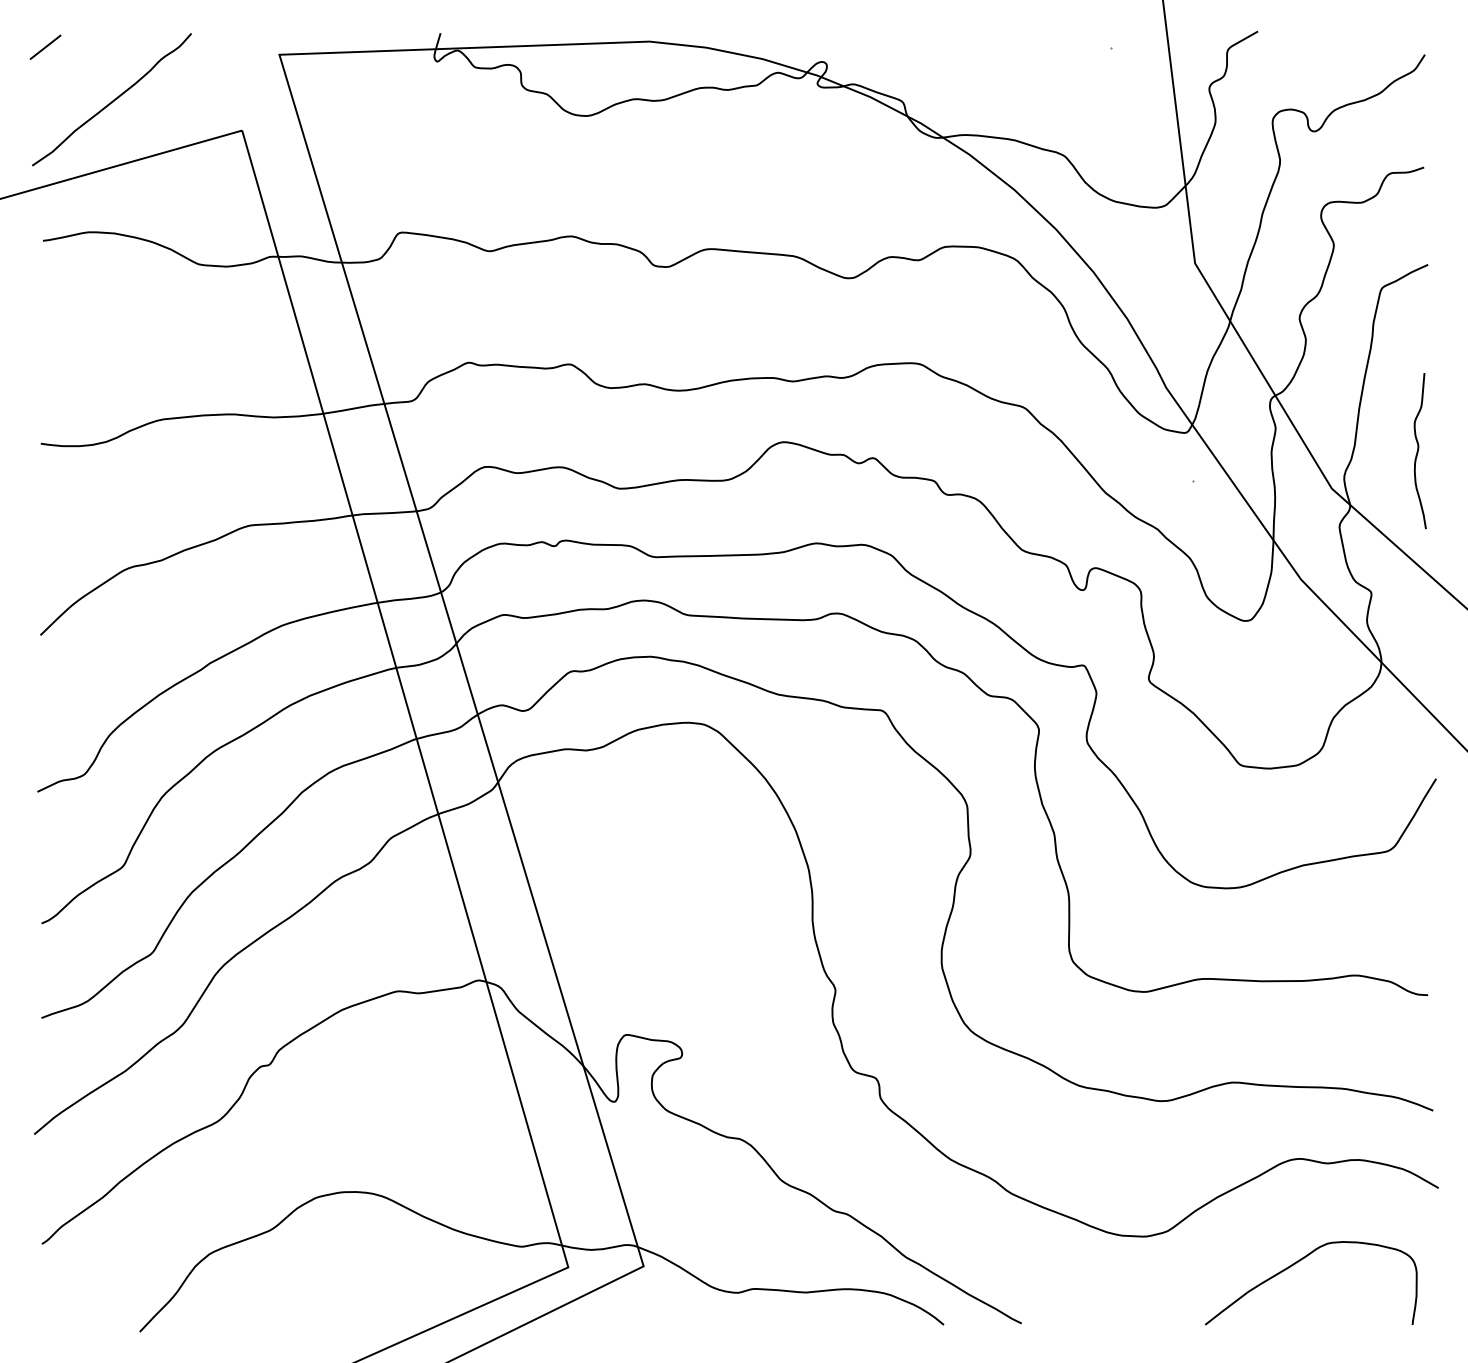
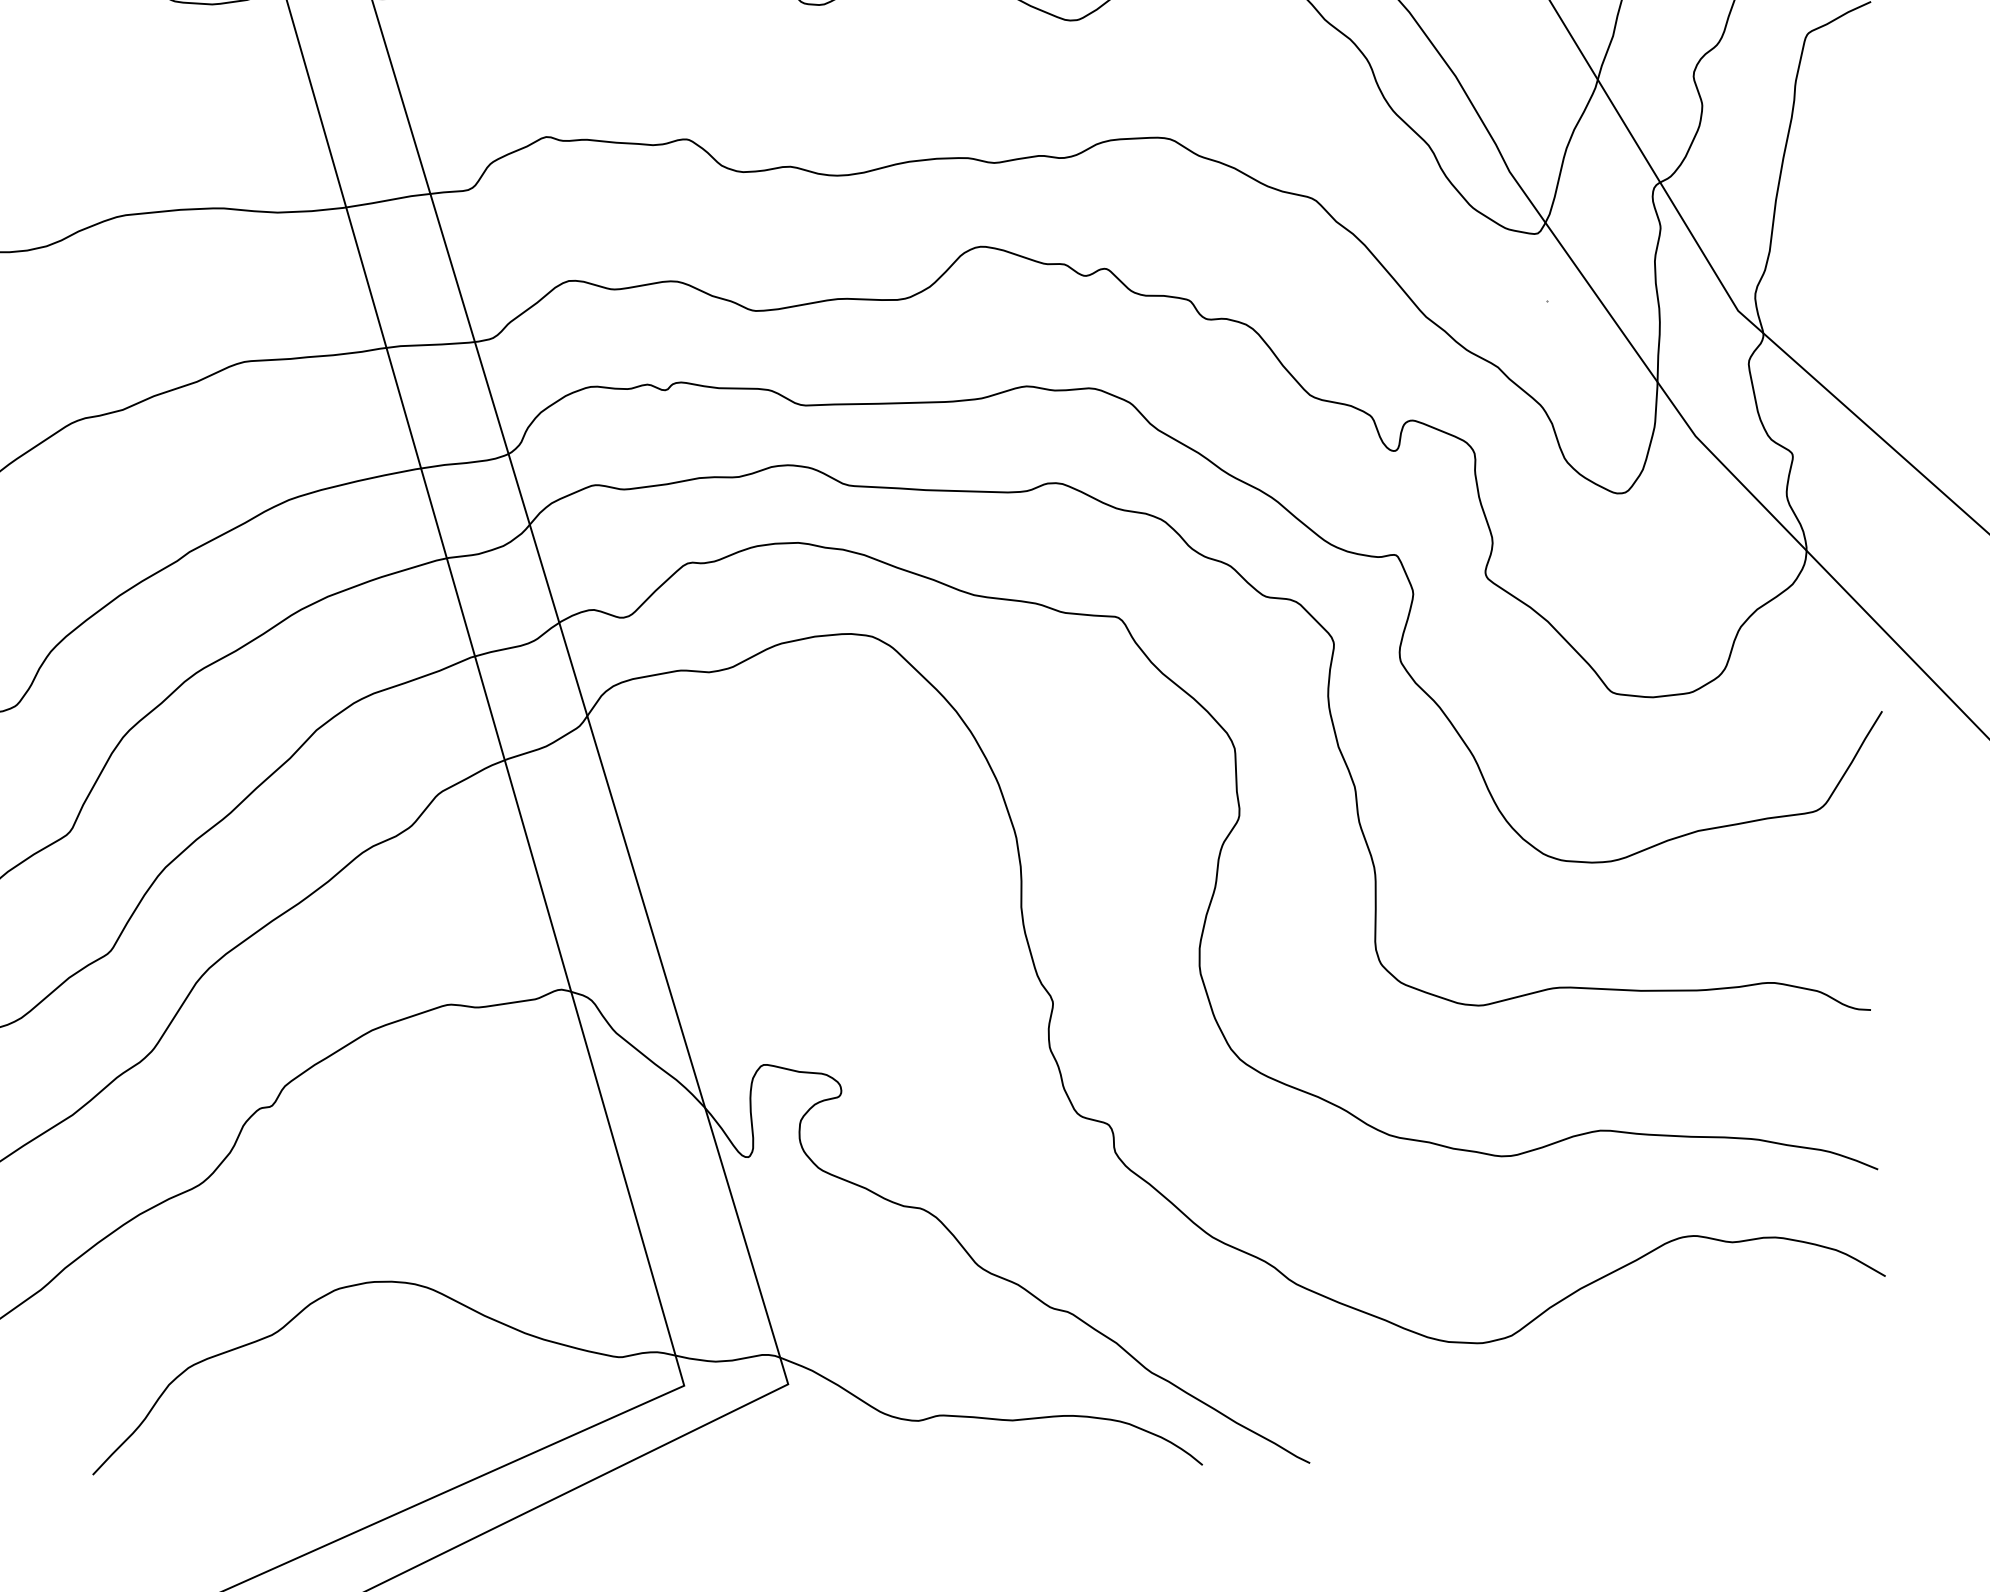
curve: (1418, 451) -> (1857, 259), removed
curve: (1300, 1261) -> (1694, 1377), removed

